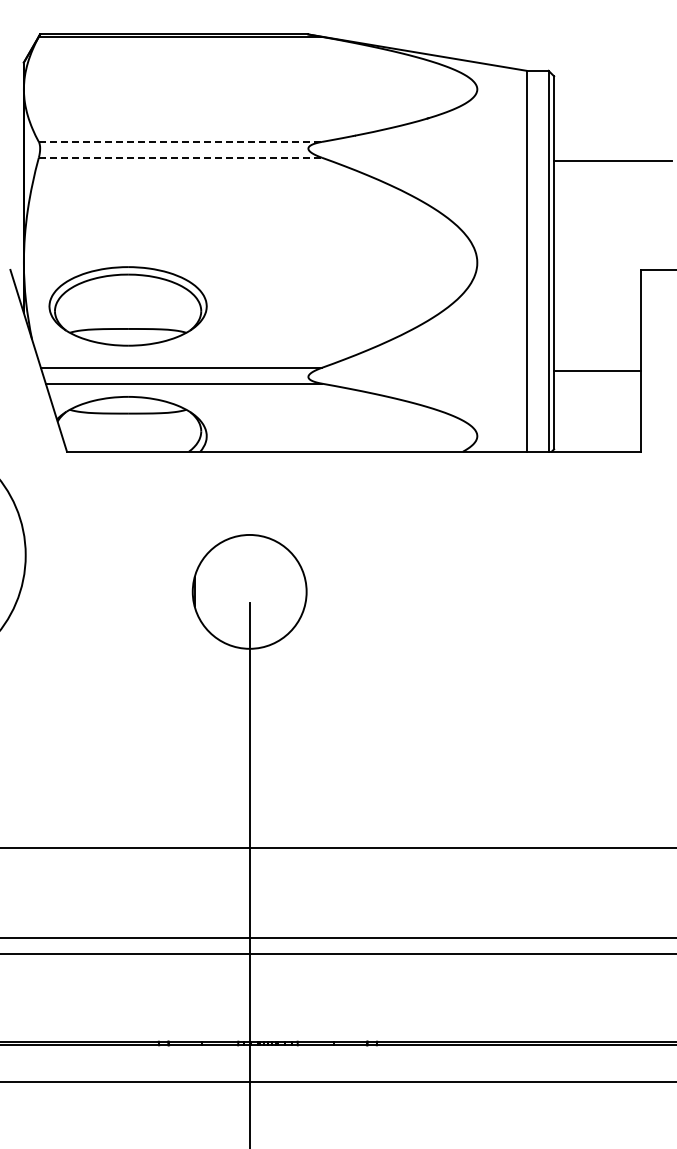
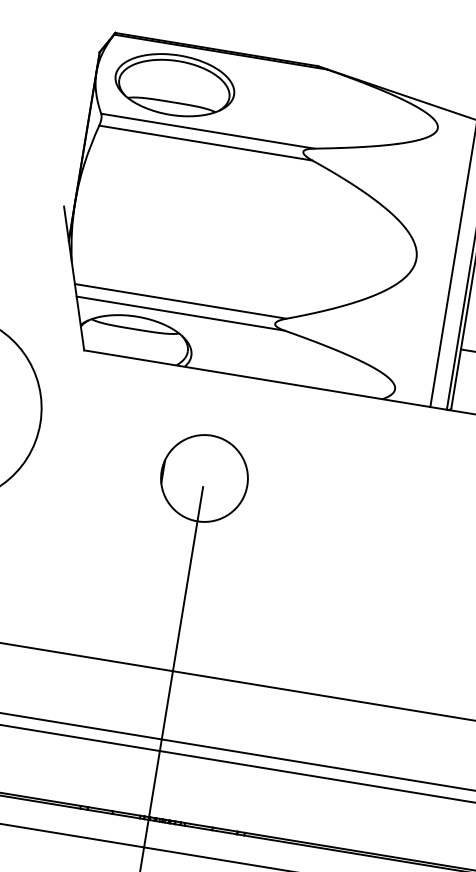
line: (180, 141) -> (207, 130), dashed -> solid
line: (180, 157) -> (205, 142), dashed -> solid
part: (127, 306) -> (174, 85), moved

